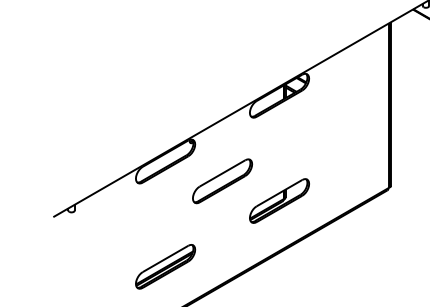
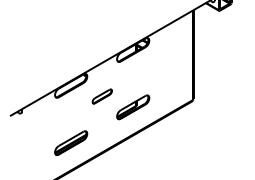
part: (223, 181) -> (102, 96), size x0.6

